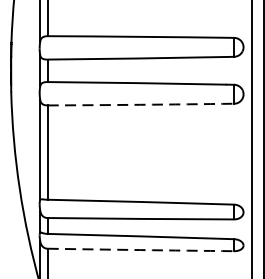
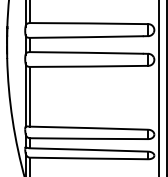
arc: (141, 104) -> (89, 66), dashed -> solid
arc: (141, 250) -> (89, 158), dashed -> solid

